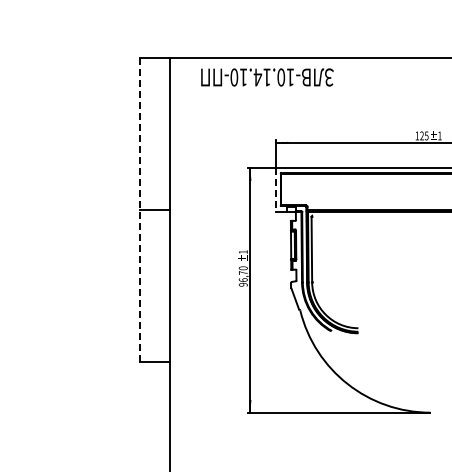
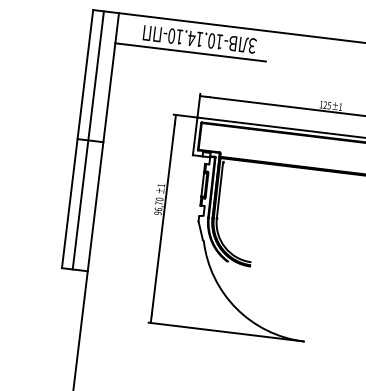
line: (258, 93) -> (190, 52), added
line: (275, 190) -> (195, 136), dashed -> solid
line: (139, 209) -> (77, 138), dashed -> solid
line: (152, 209) -> (88, 140), added

